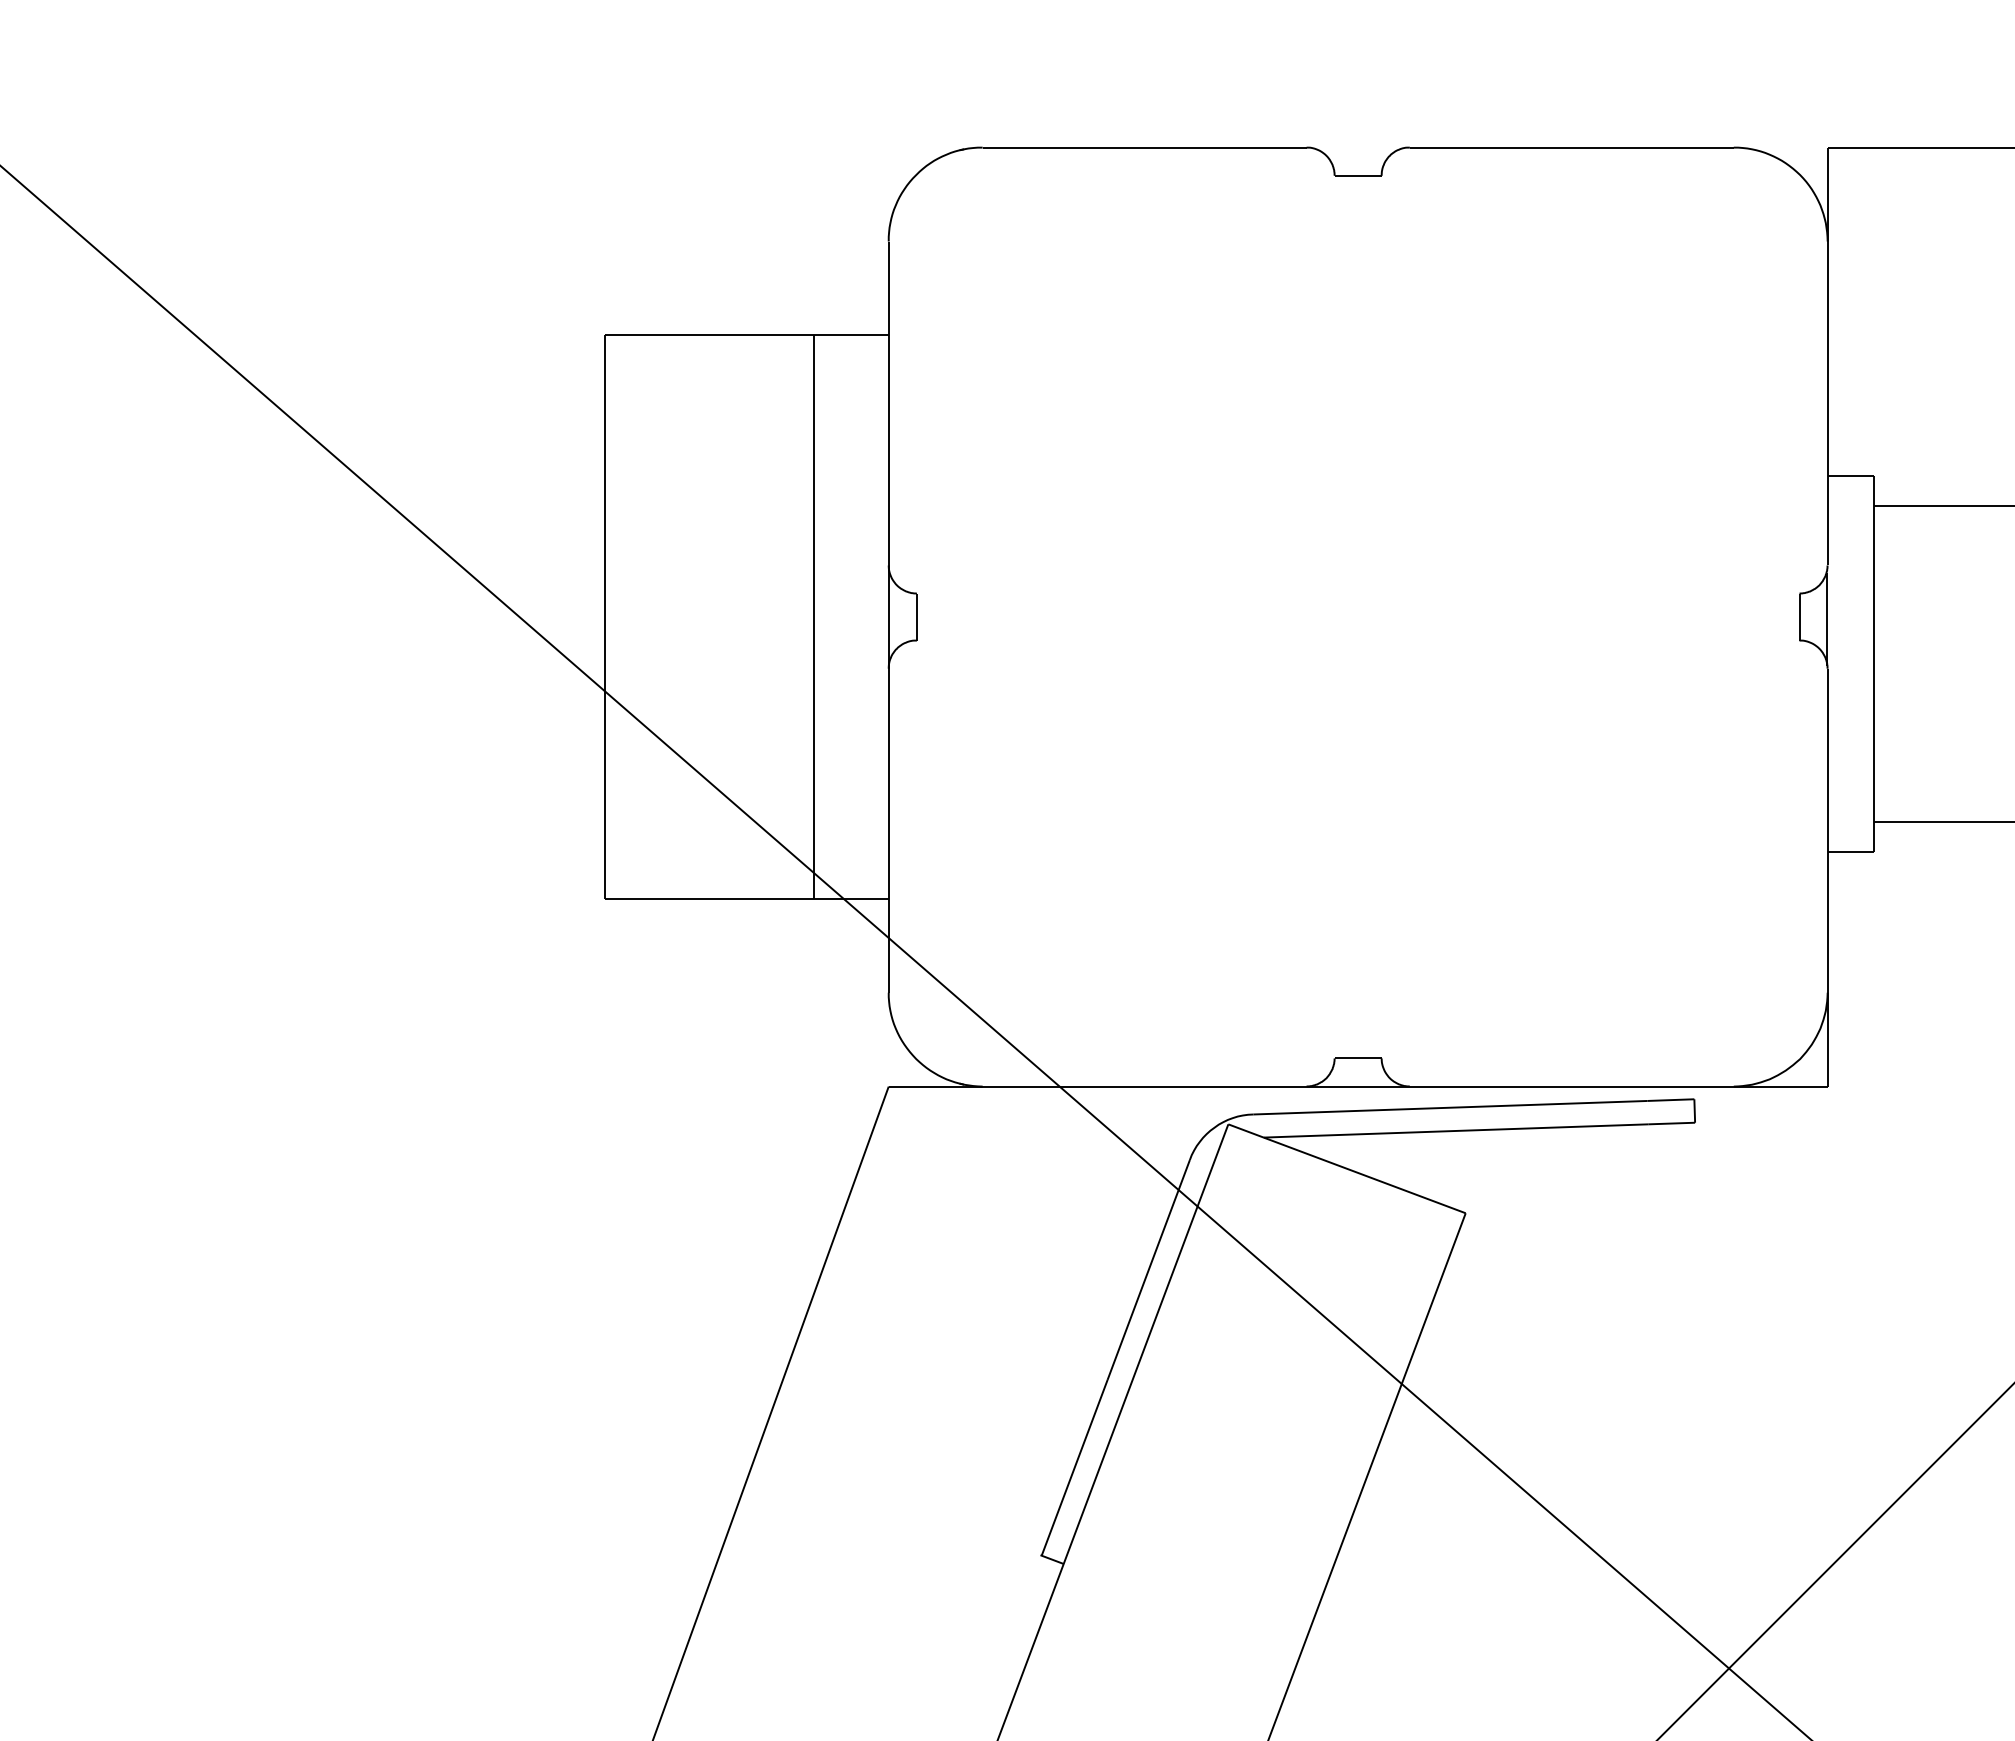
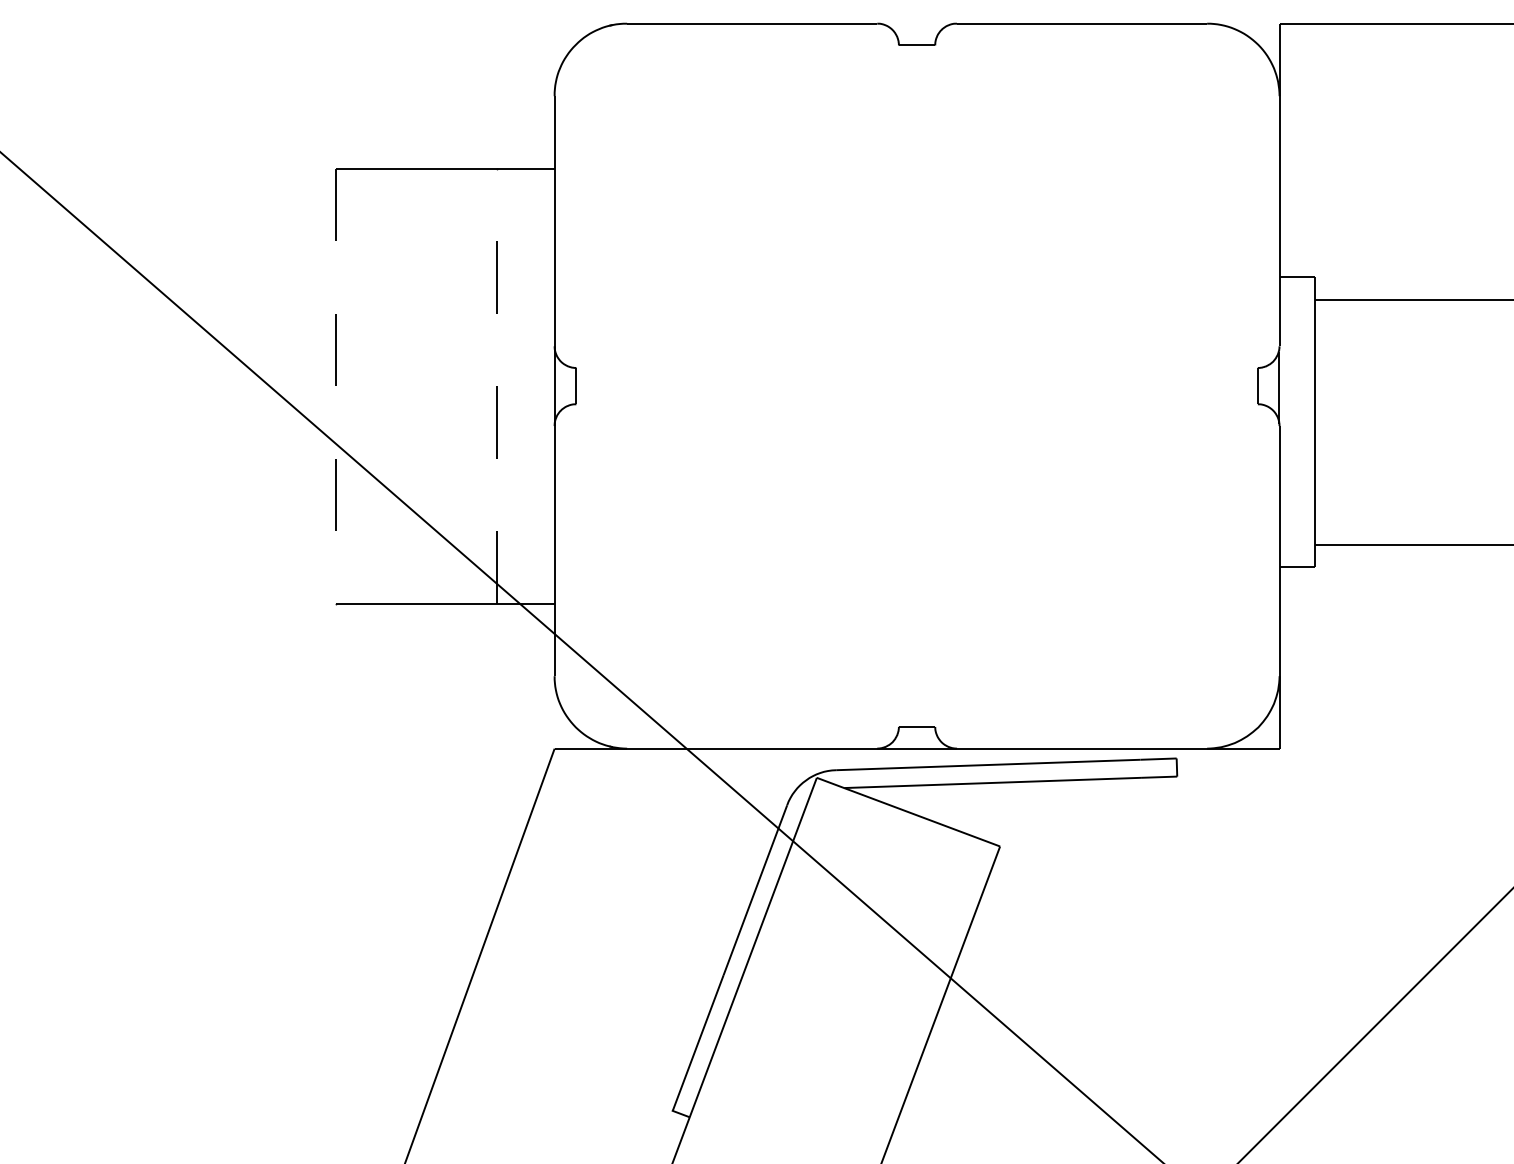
line: (604, 617) -> (335, 386), solid -> dashed
line: (813, 617) -> (496, 386), solid -> dashed

